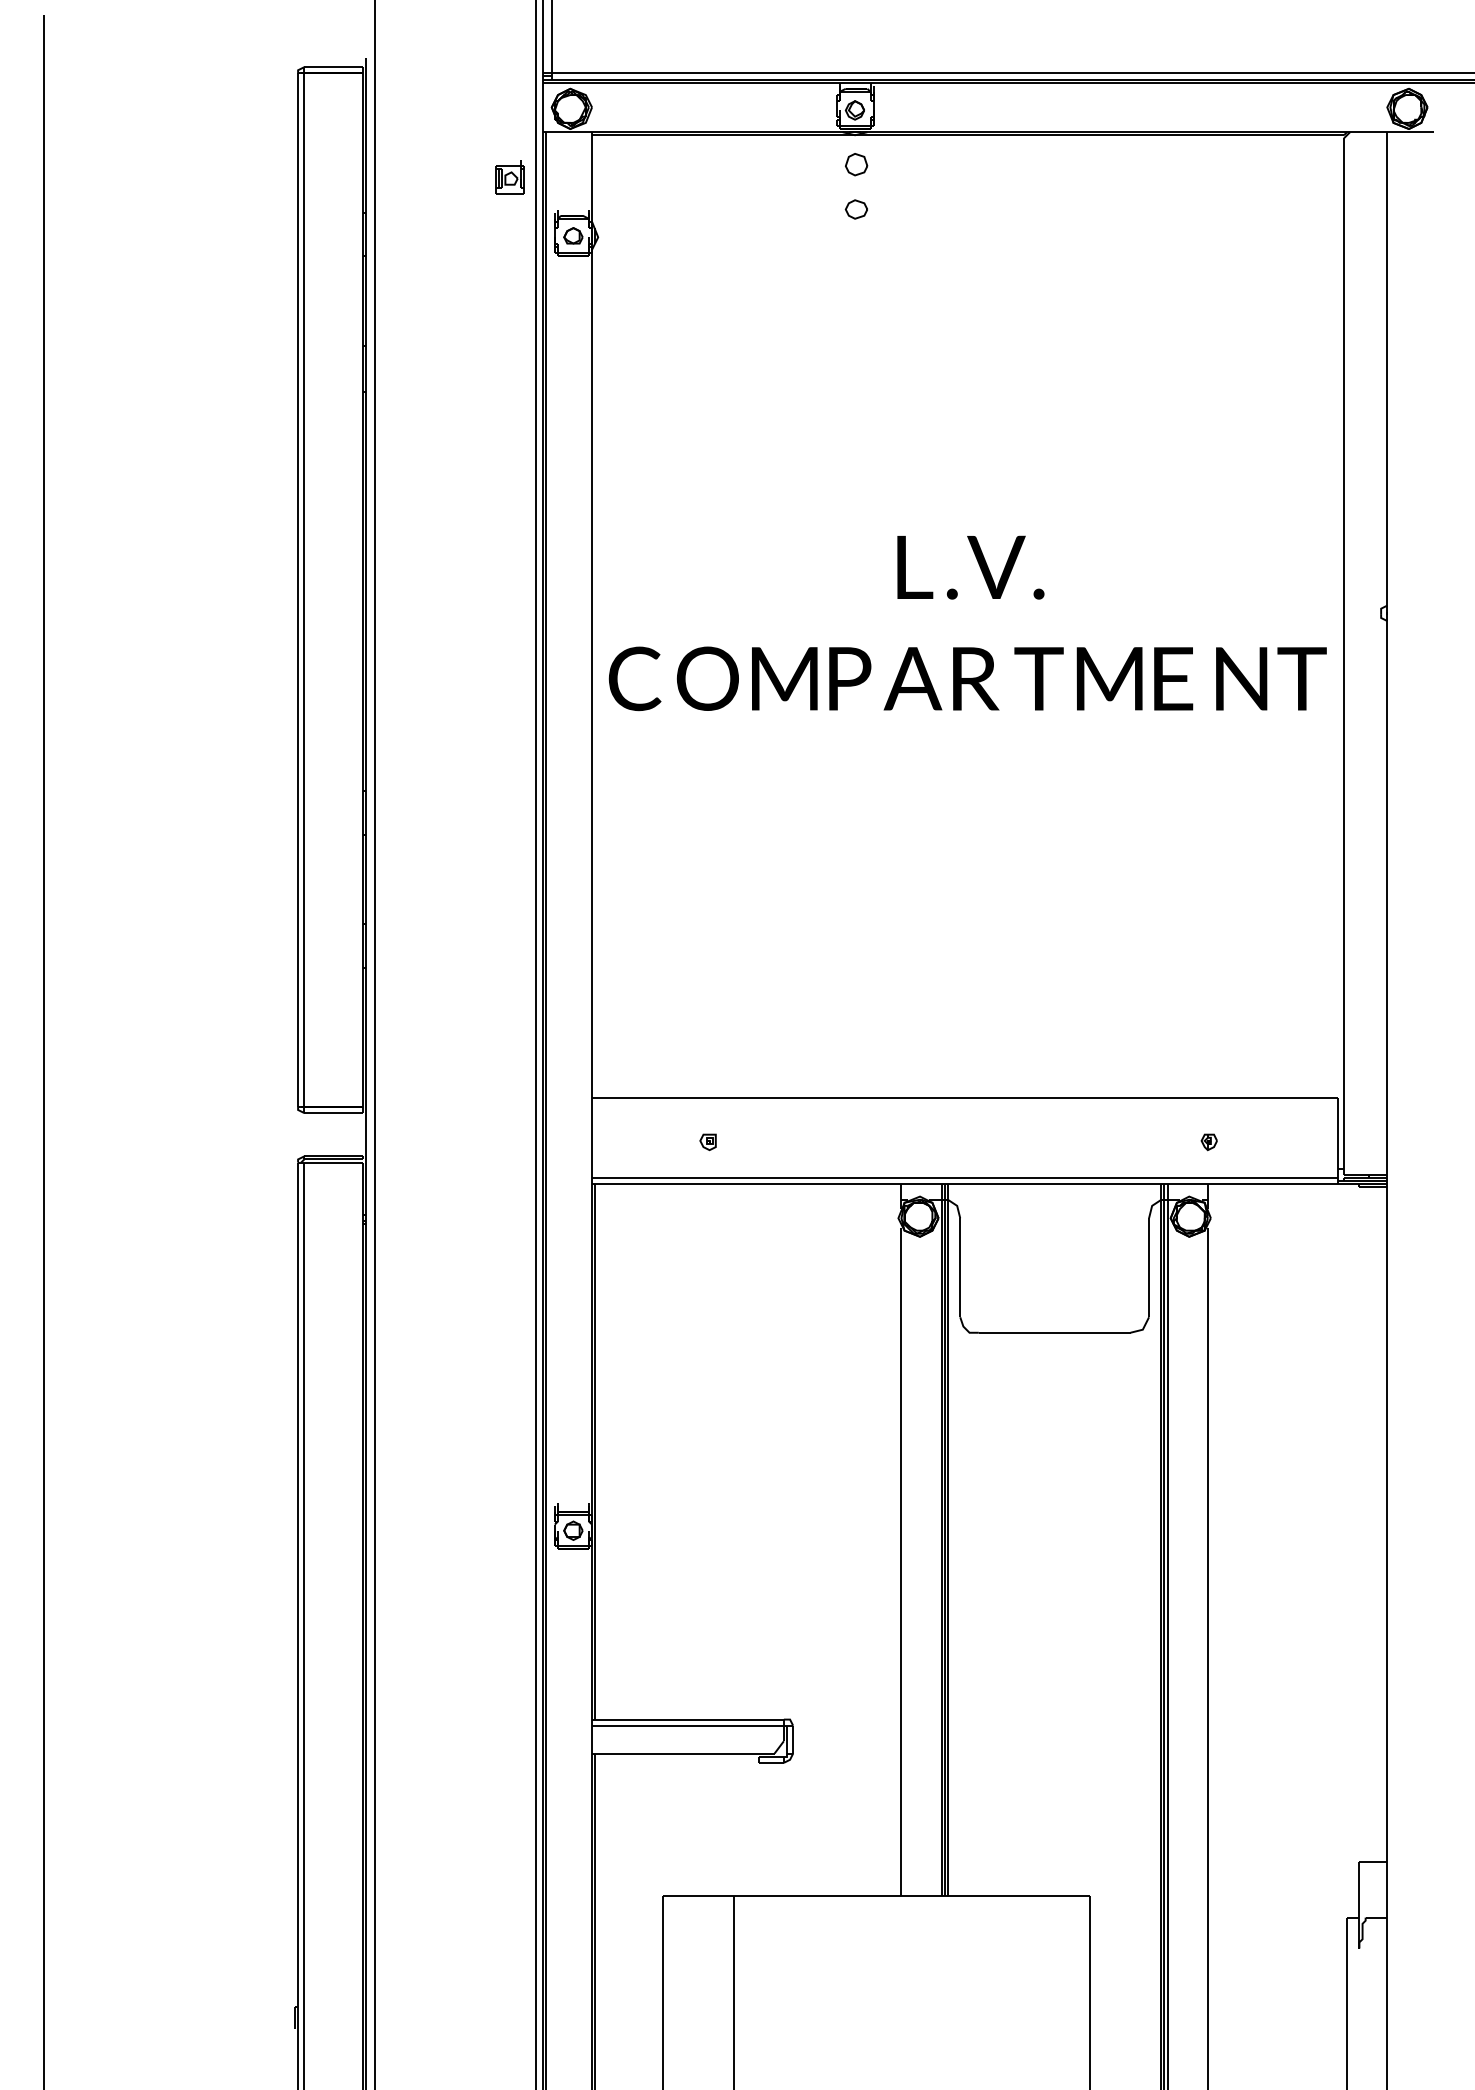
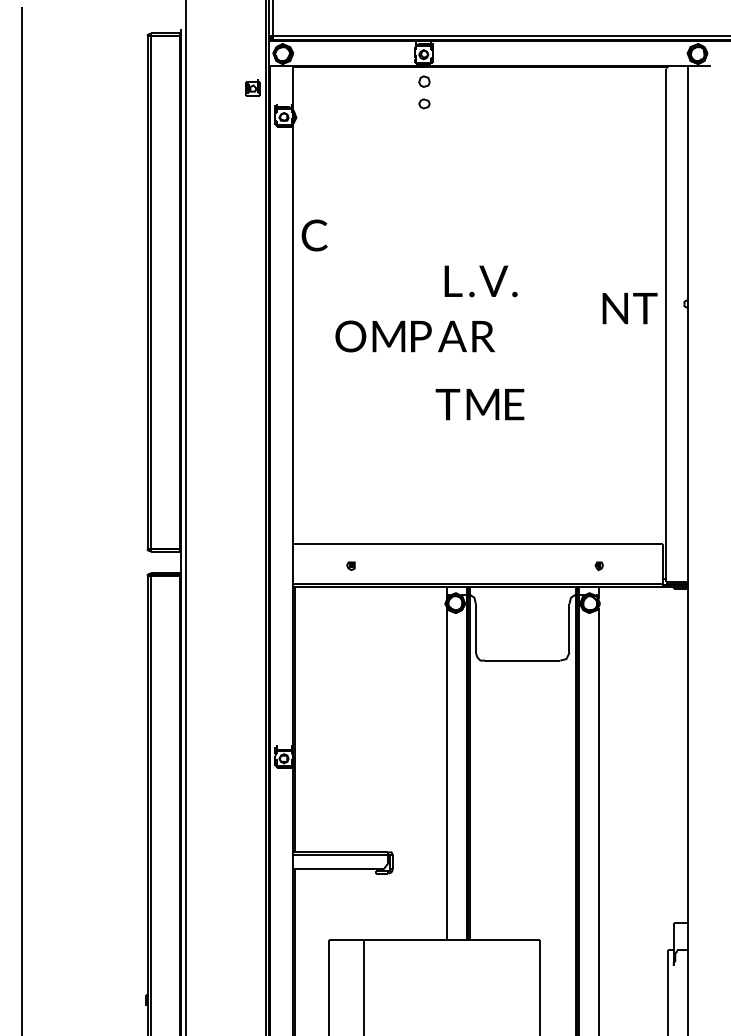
text: (634, 678) -> (314, 235), moved
text: (1102, 678) -> (479, 404), moved
text: (1270, 678) -> (629, 308), moved

